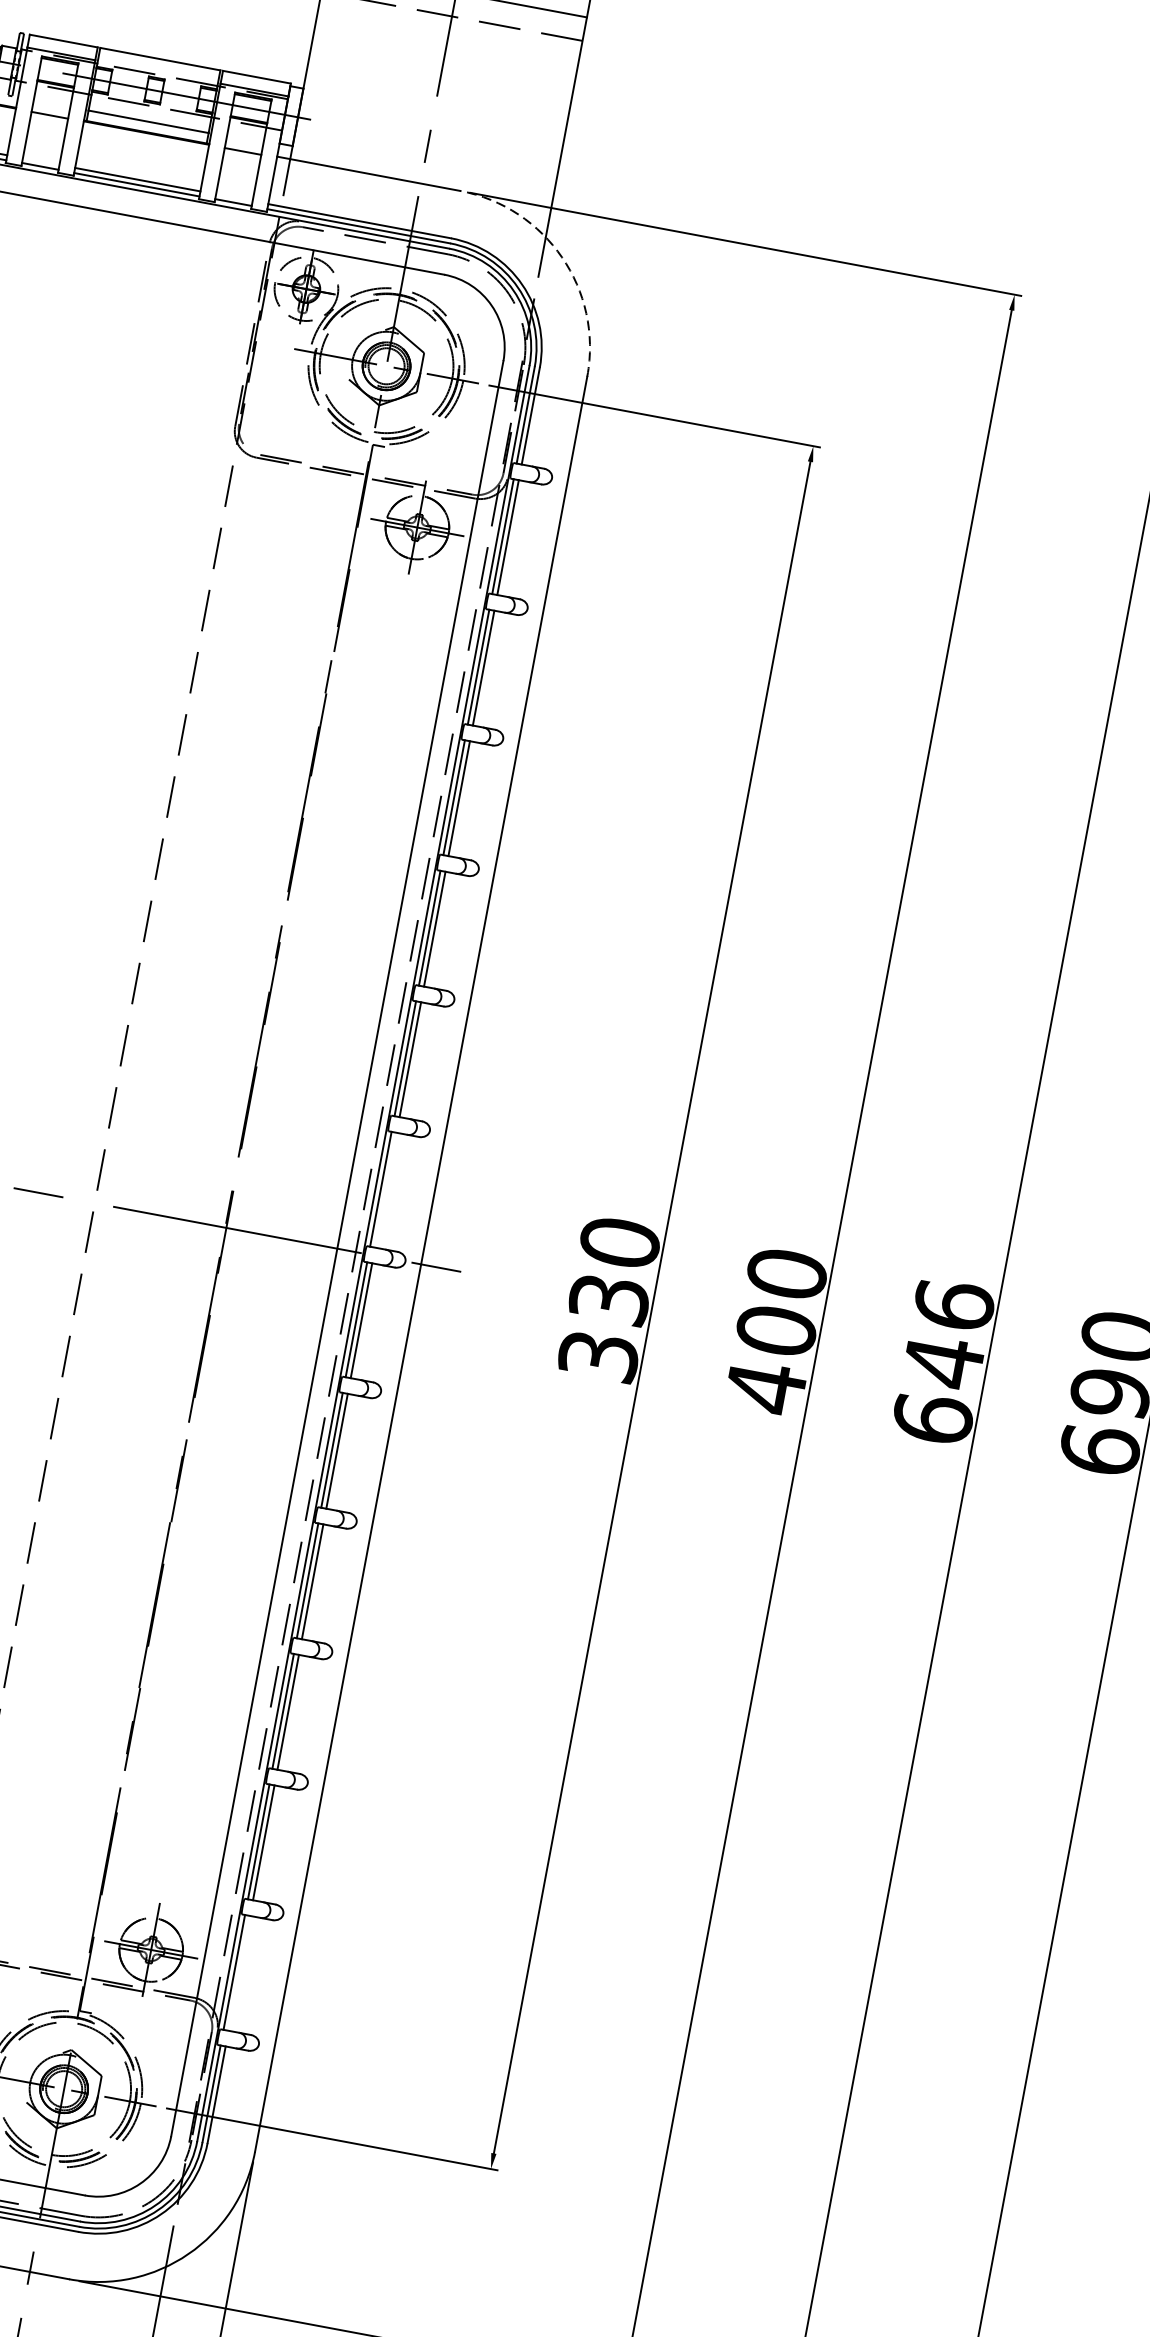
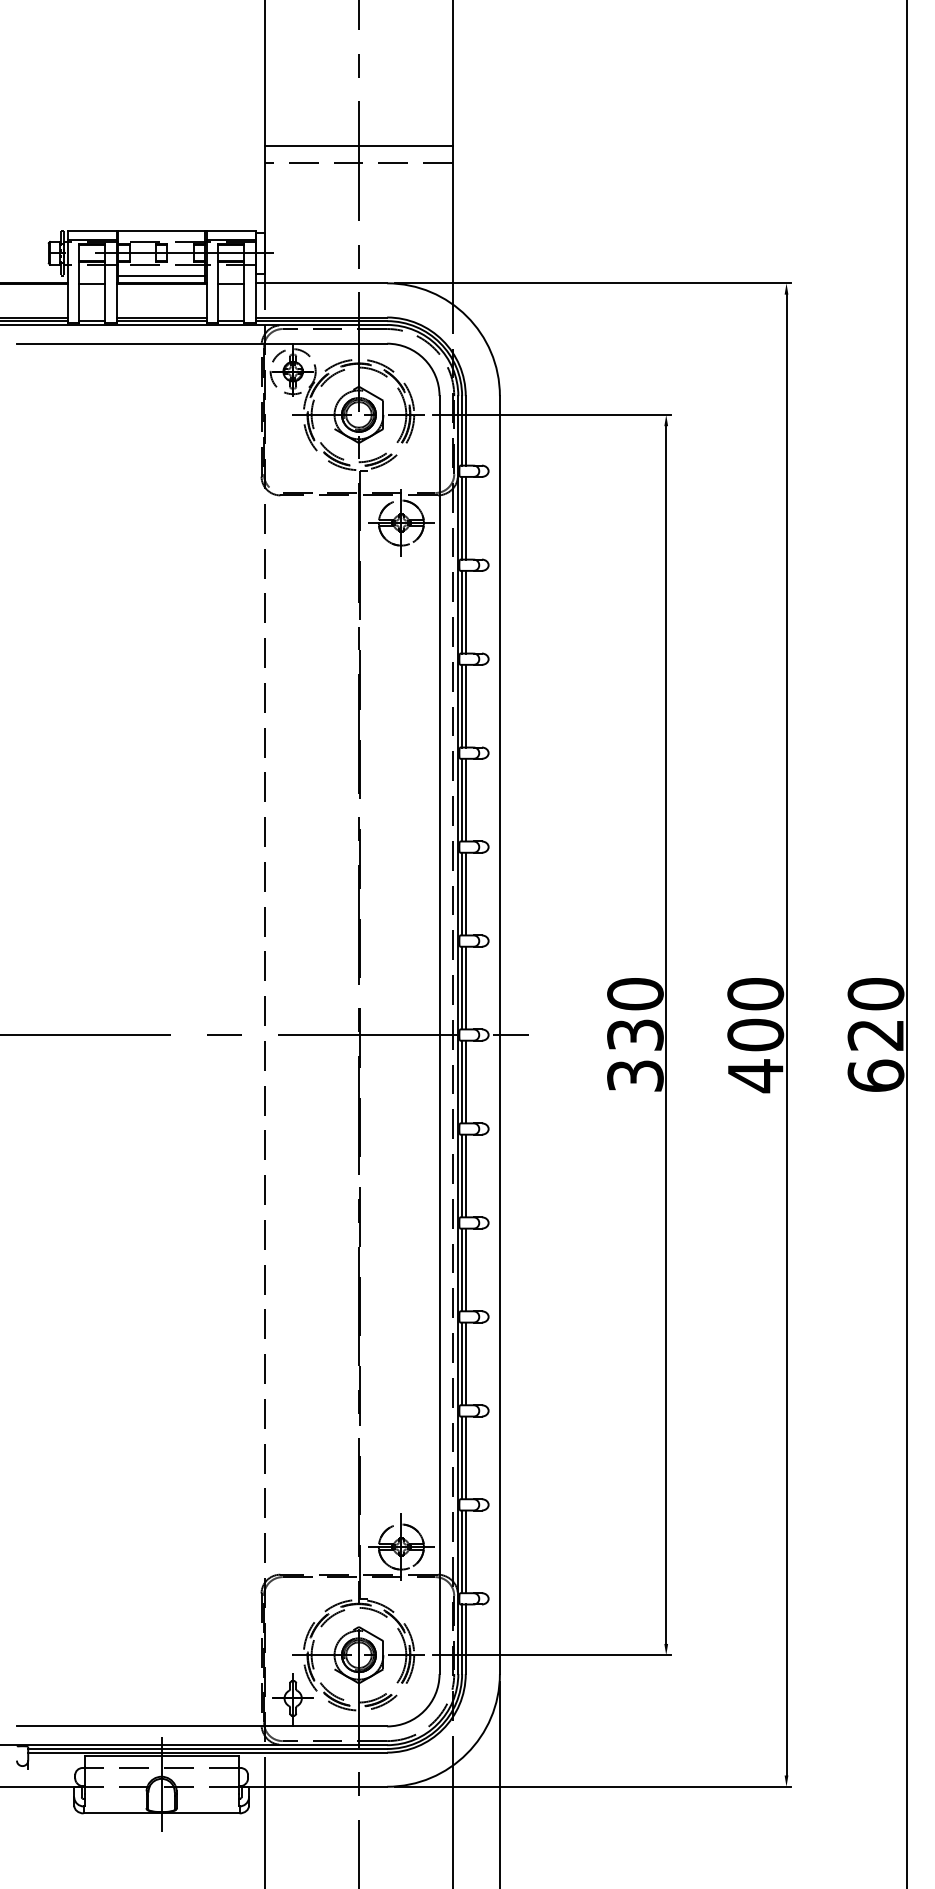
arc: (561, 257) -> (466, 316), dashed -> solid
line: (385, 1189) -> (465, 987), added
text: (948, 1333) -> (875, 1014), 646 -> 620
line: (239, 1972) -> (465, 1551), added

